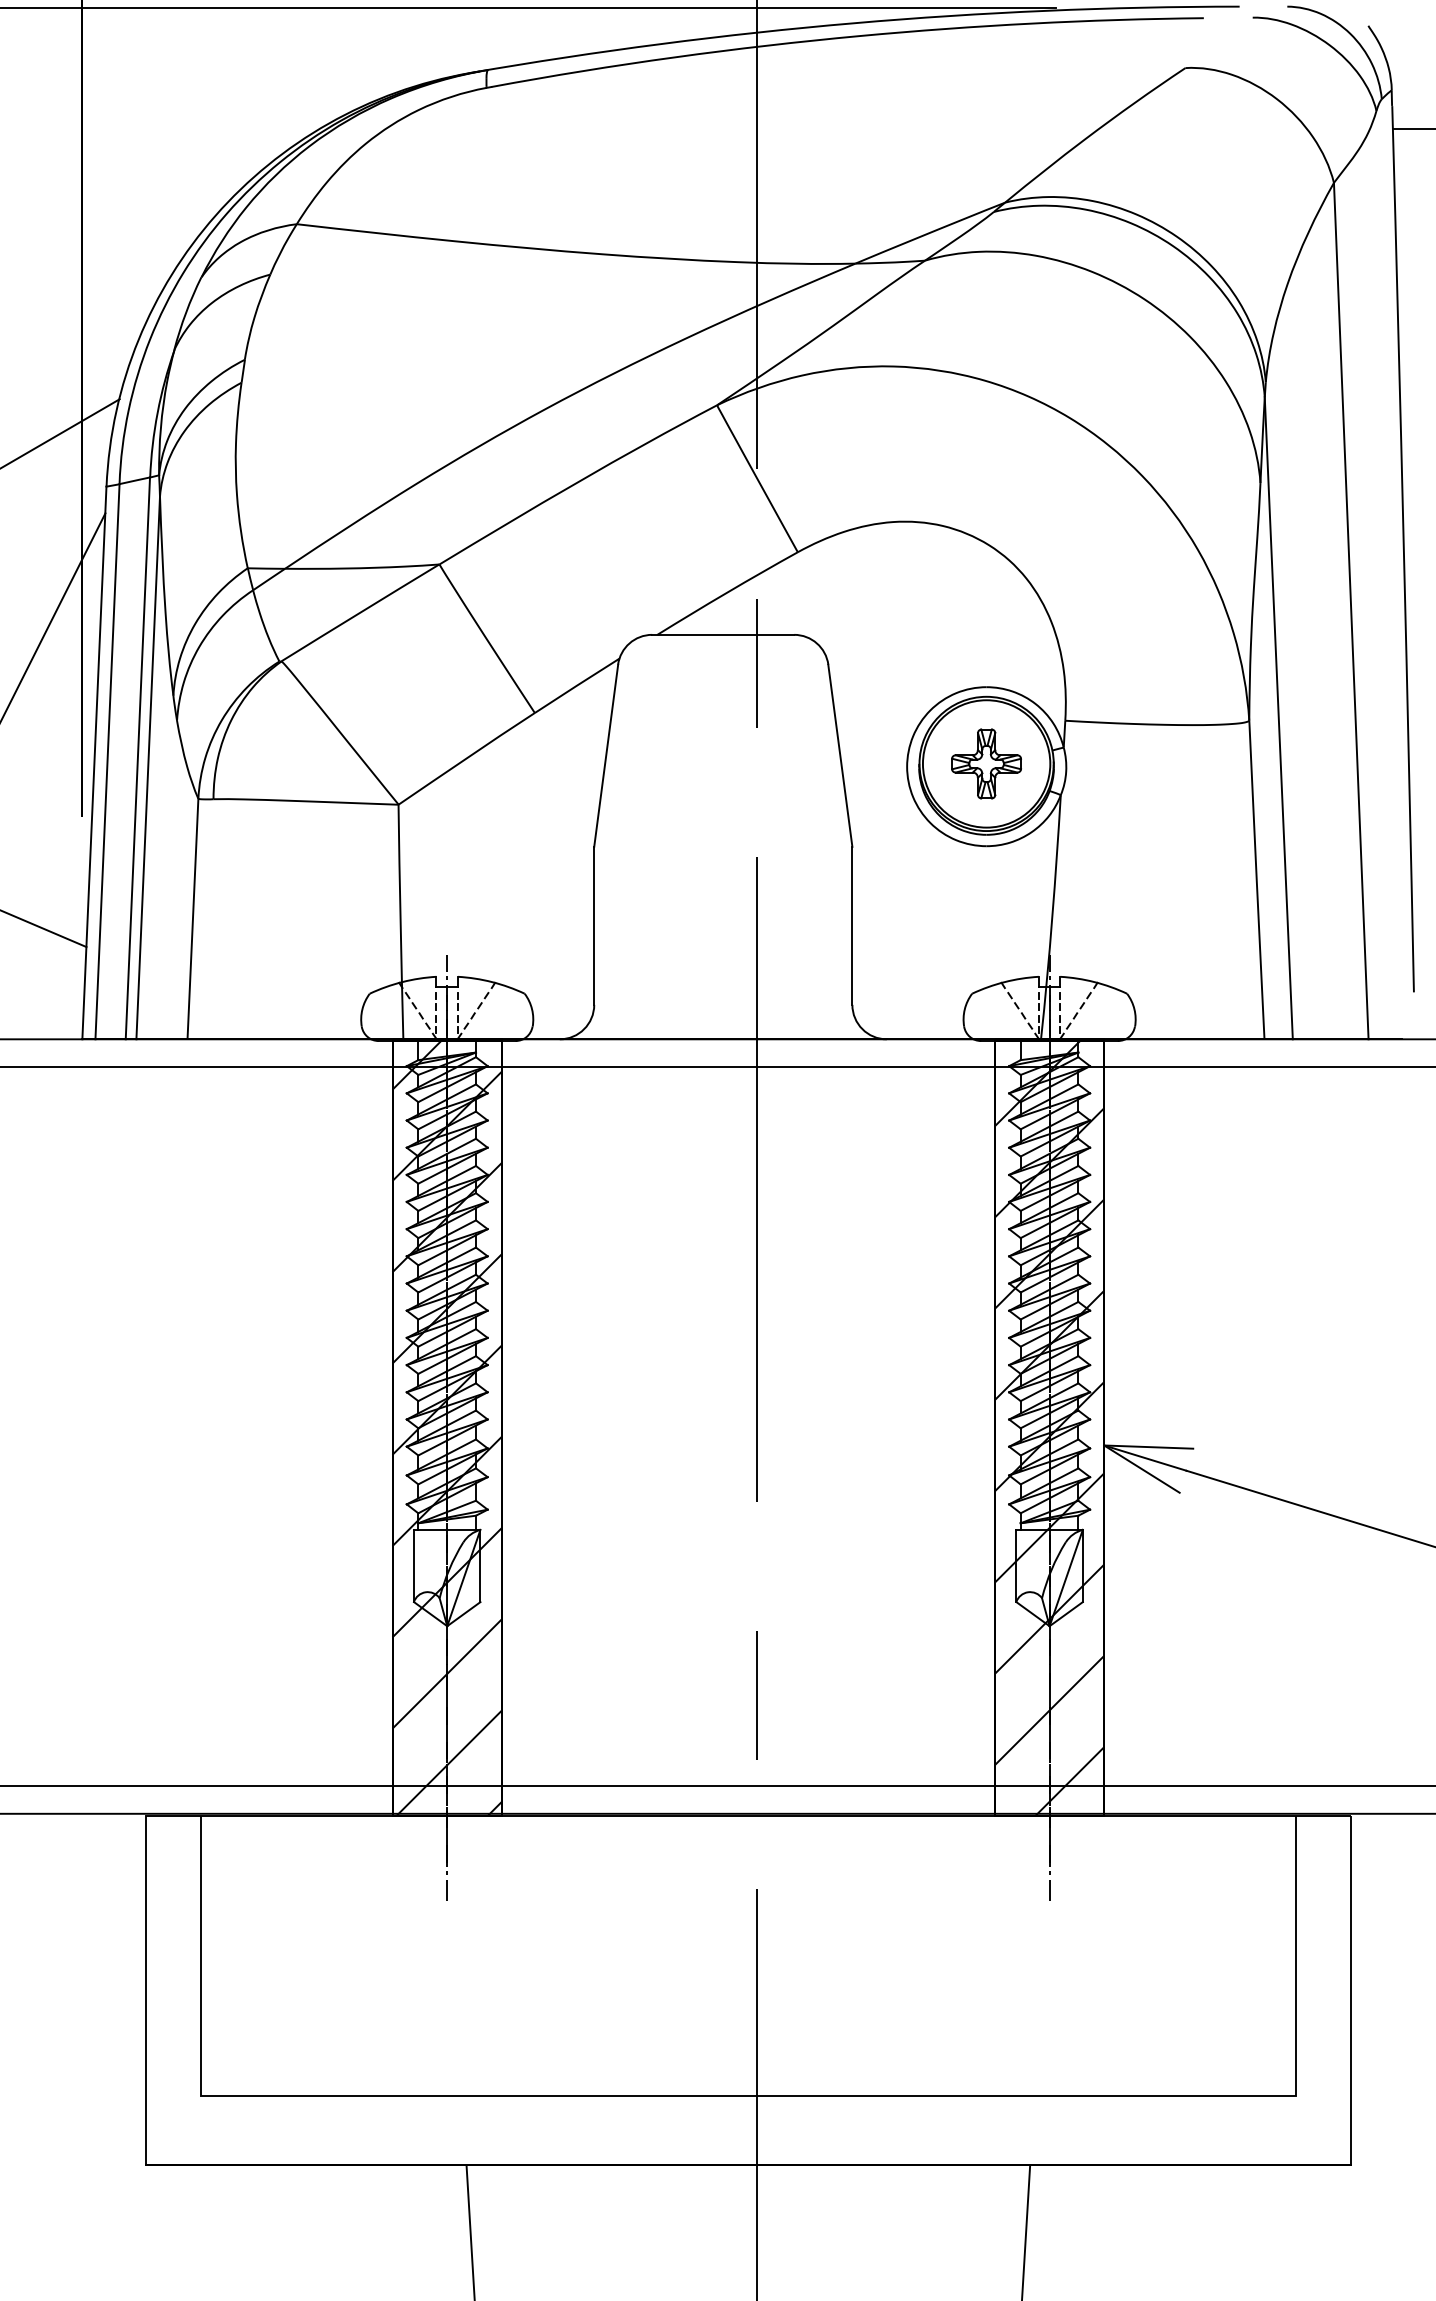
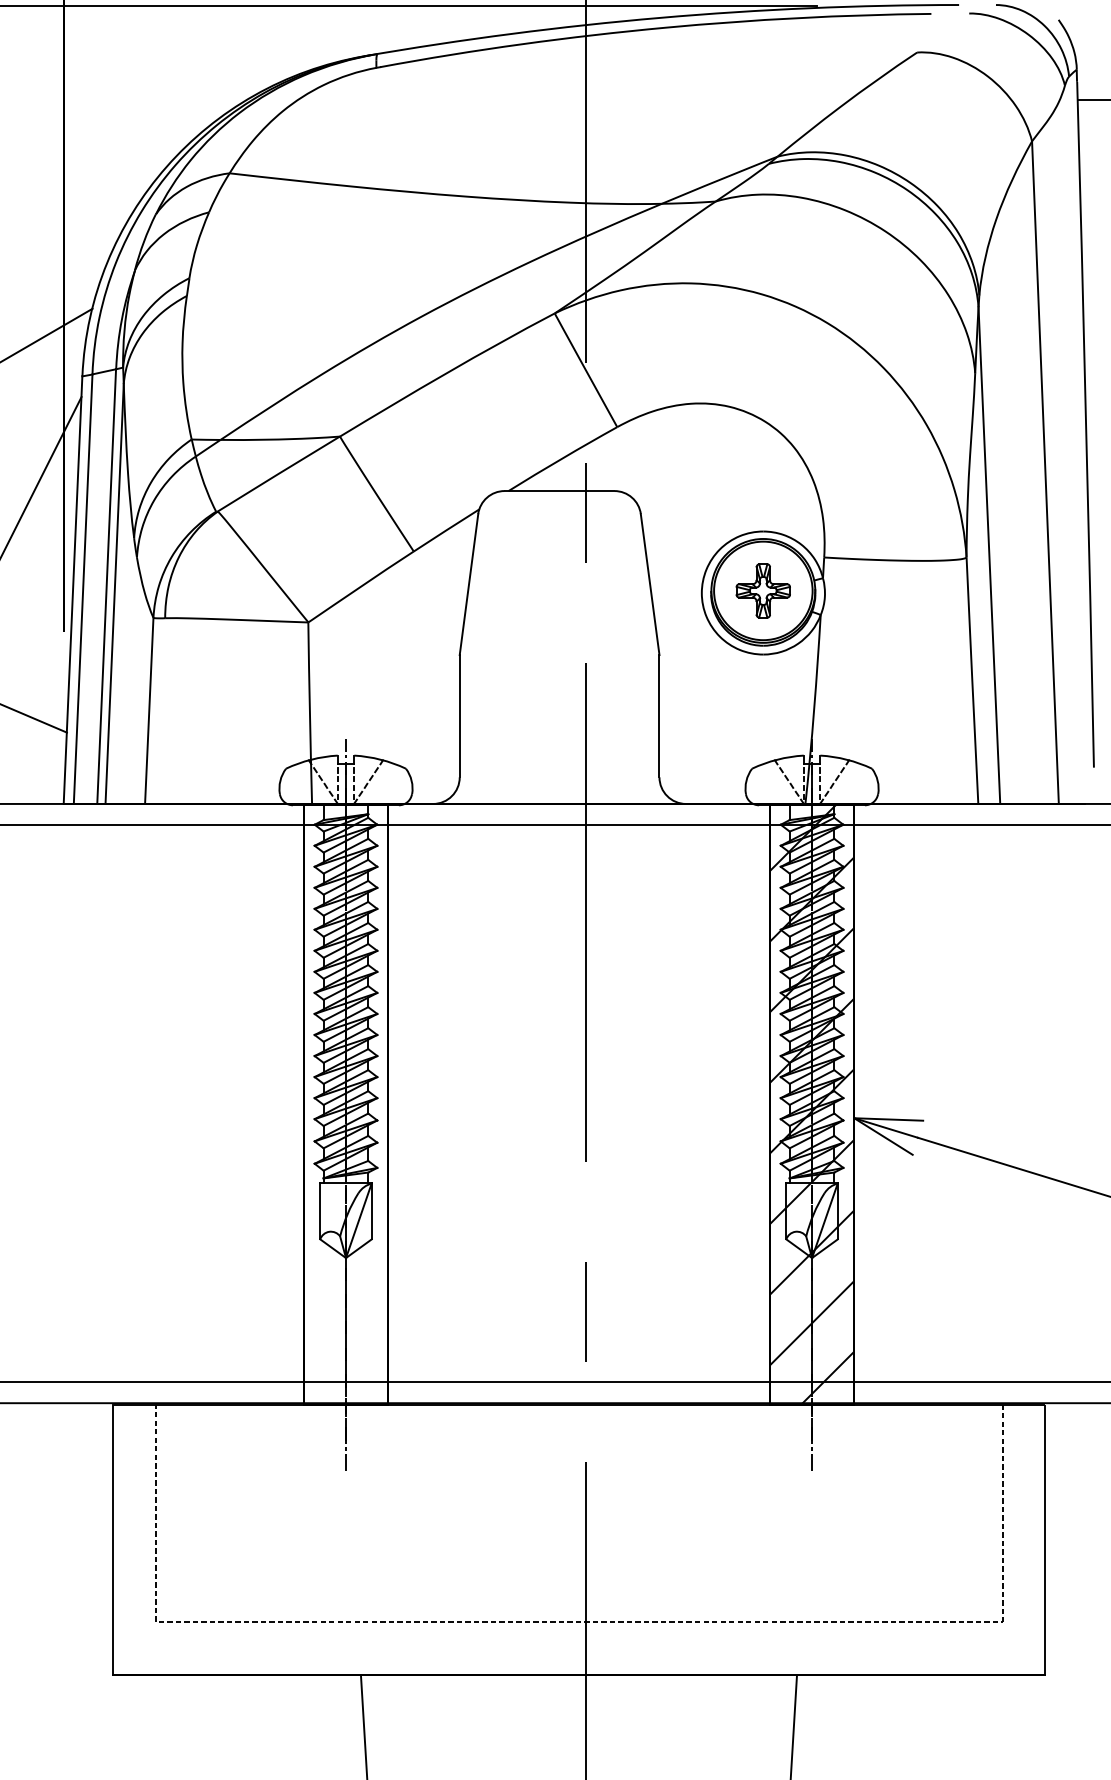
hatch: (446, 1428) -> (345, 1105), removed
line: (747, 2096) -> (578, 1621), solid -> dashed

